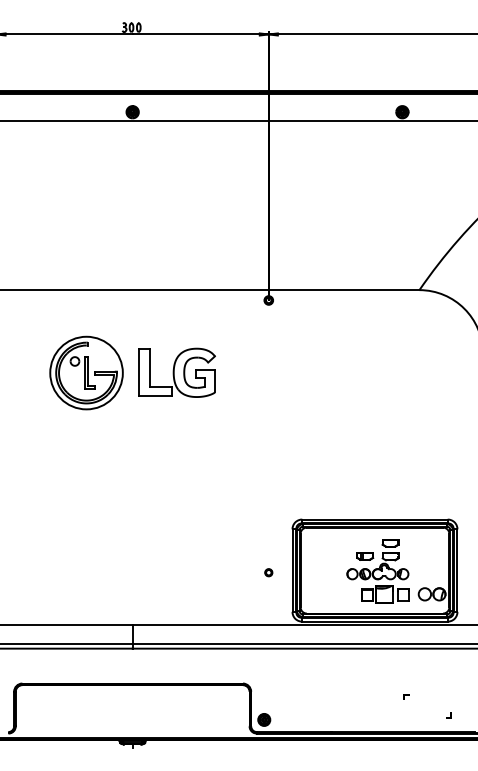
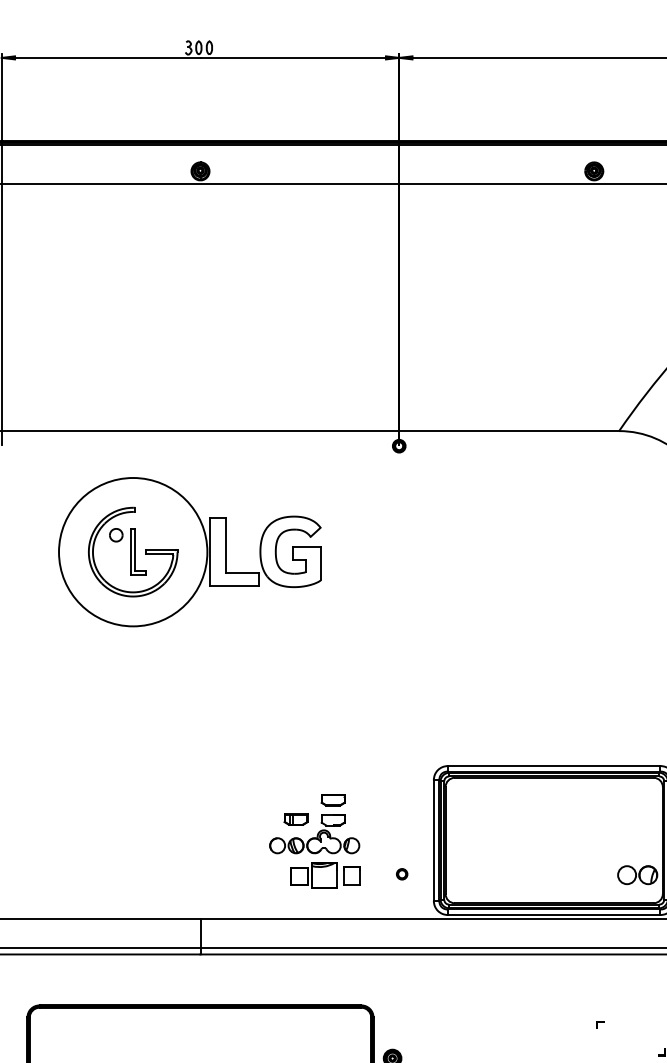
circle: (86, 372) -> (133, 551), size x1.4
part: (377, 571) -> (314, 841), moved
part: (268, 572) -> (401, 873), moved

